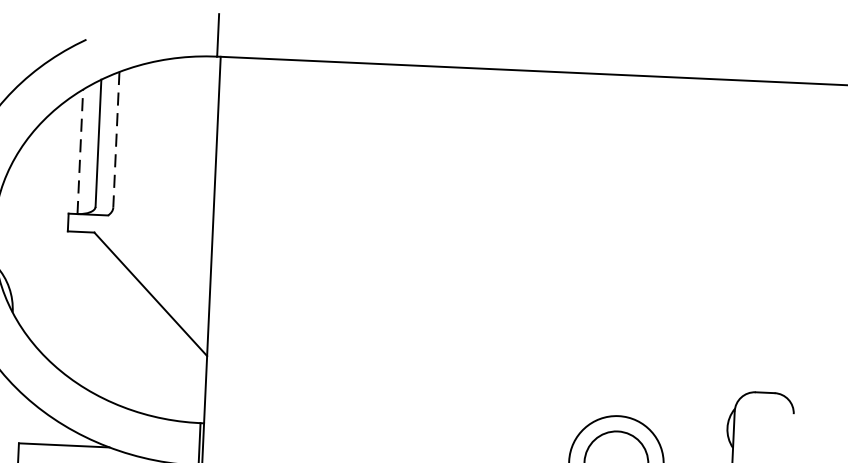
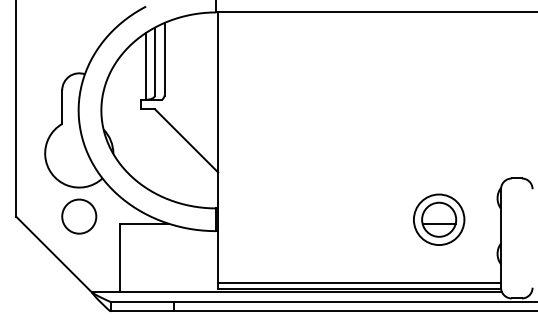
line: (116, 140) -> (164, 59), dashed -> solid
line: (80, 151) -> (145, 66), dashed -> solid

